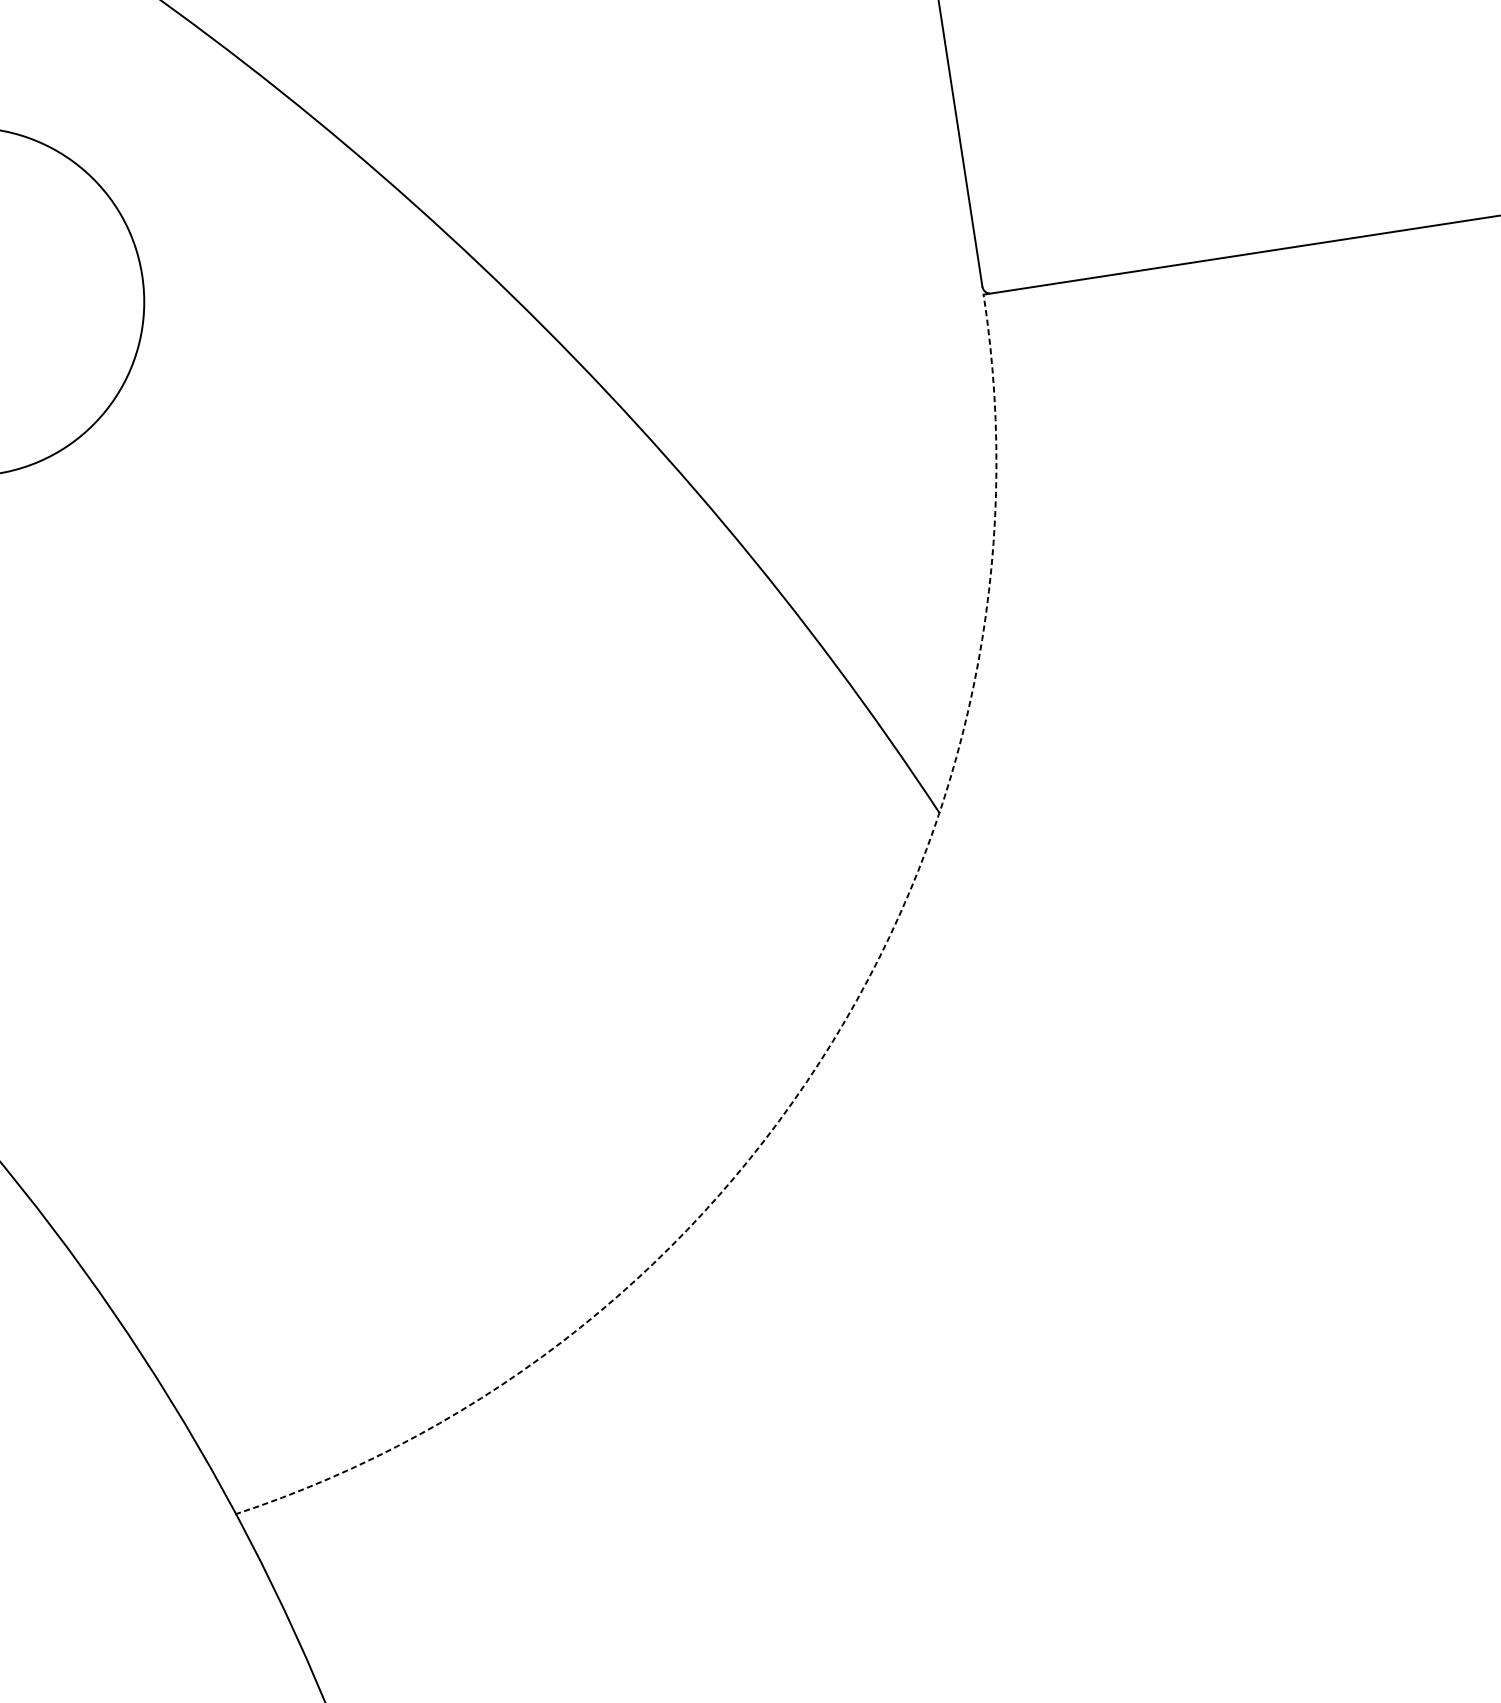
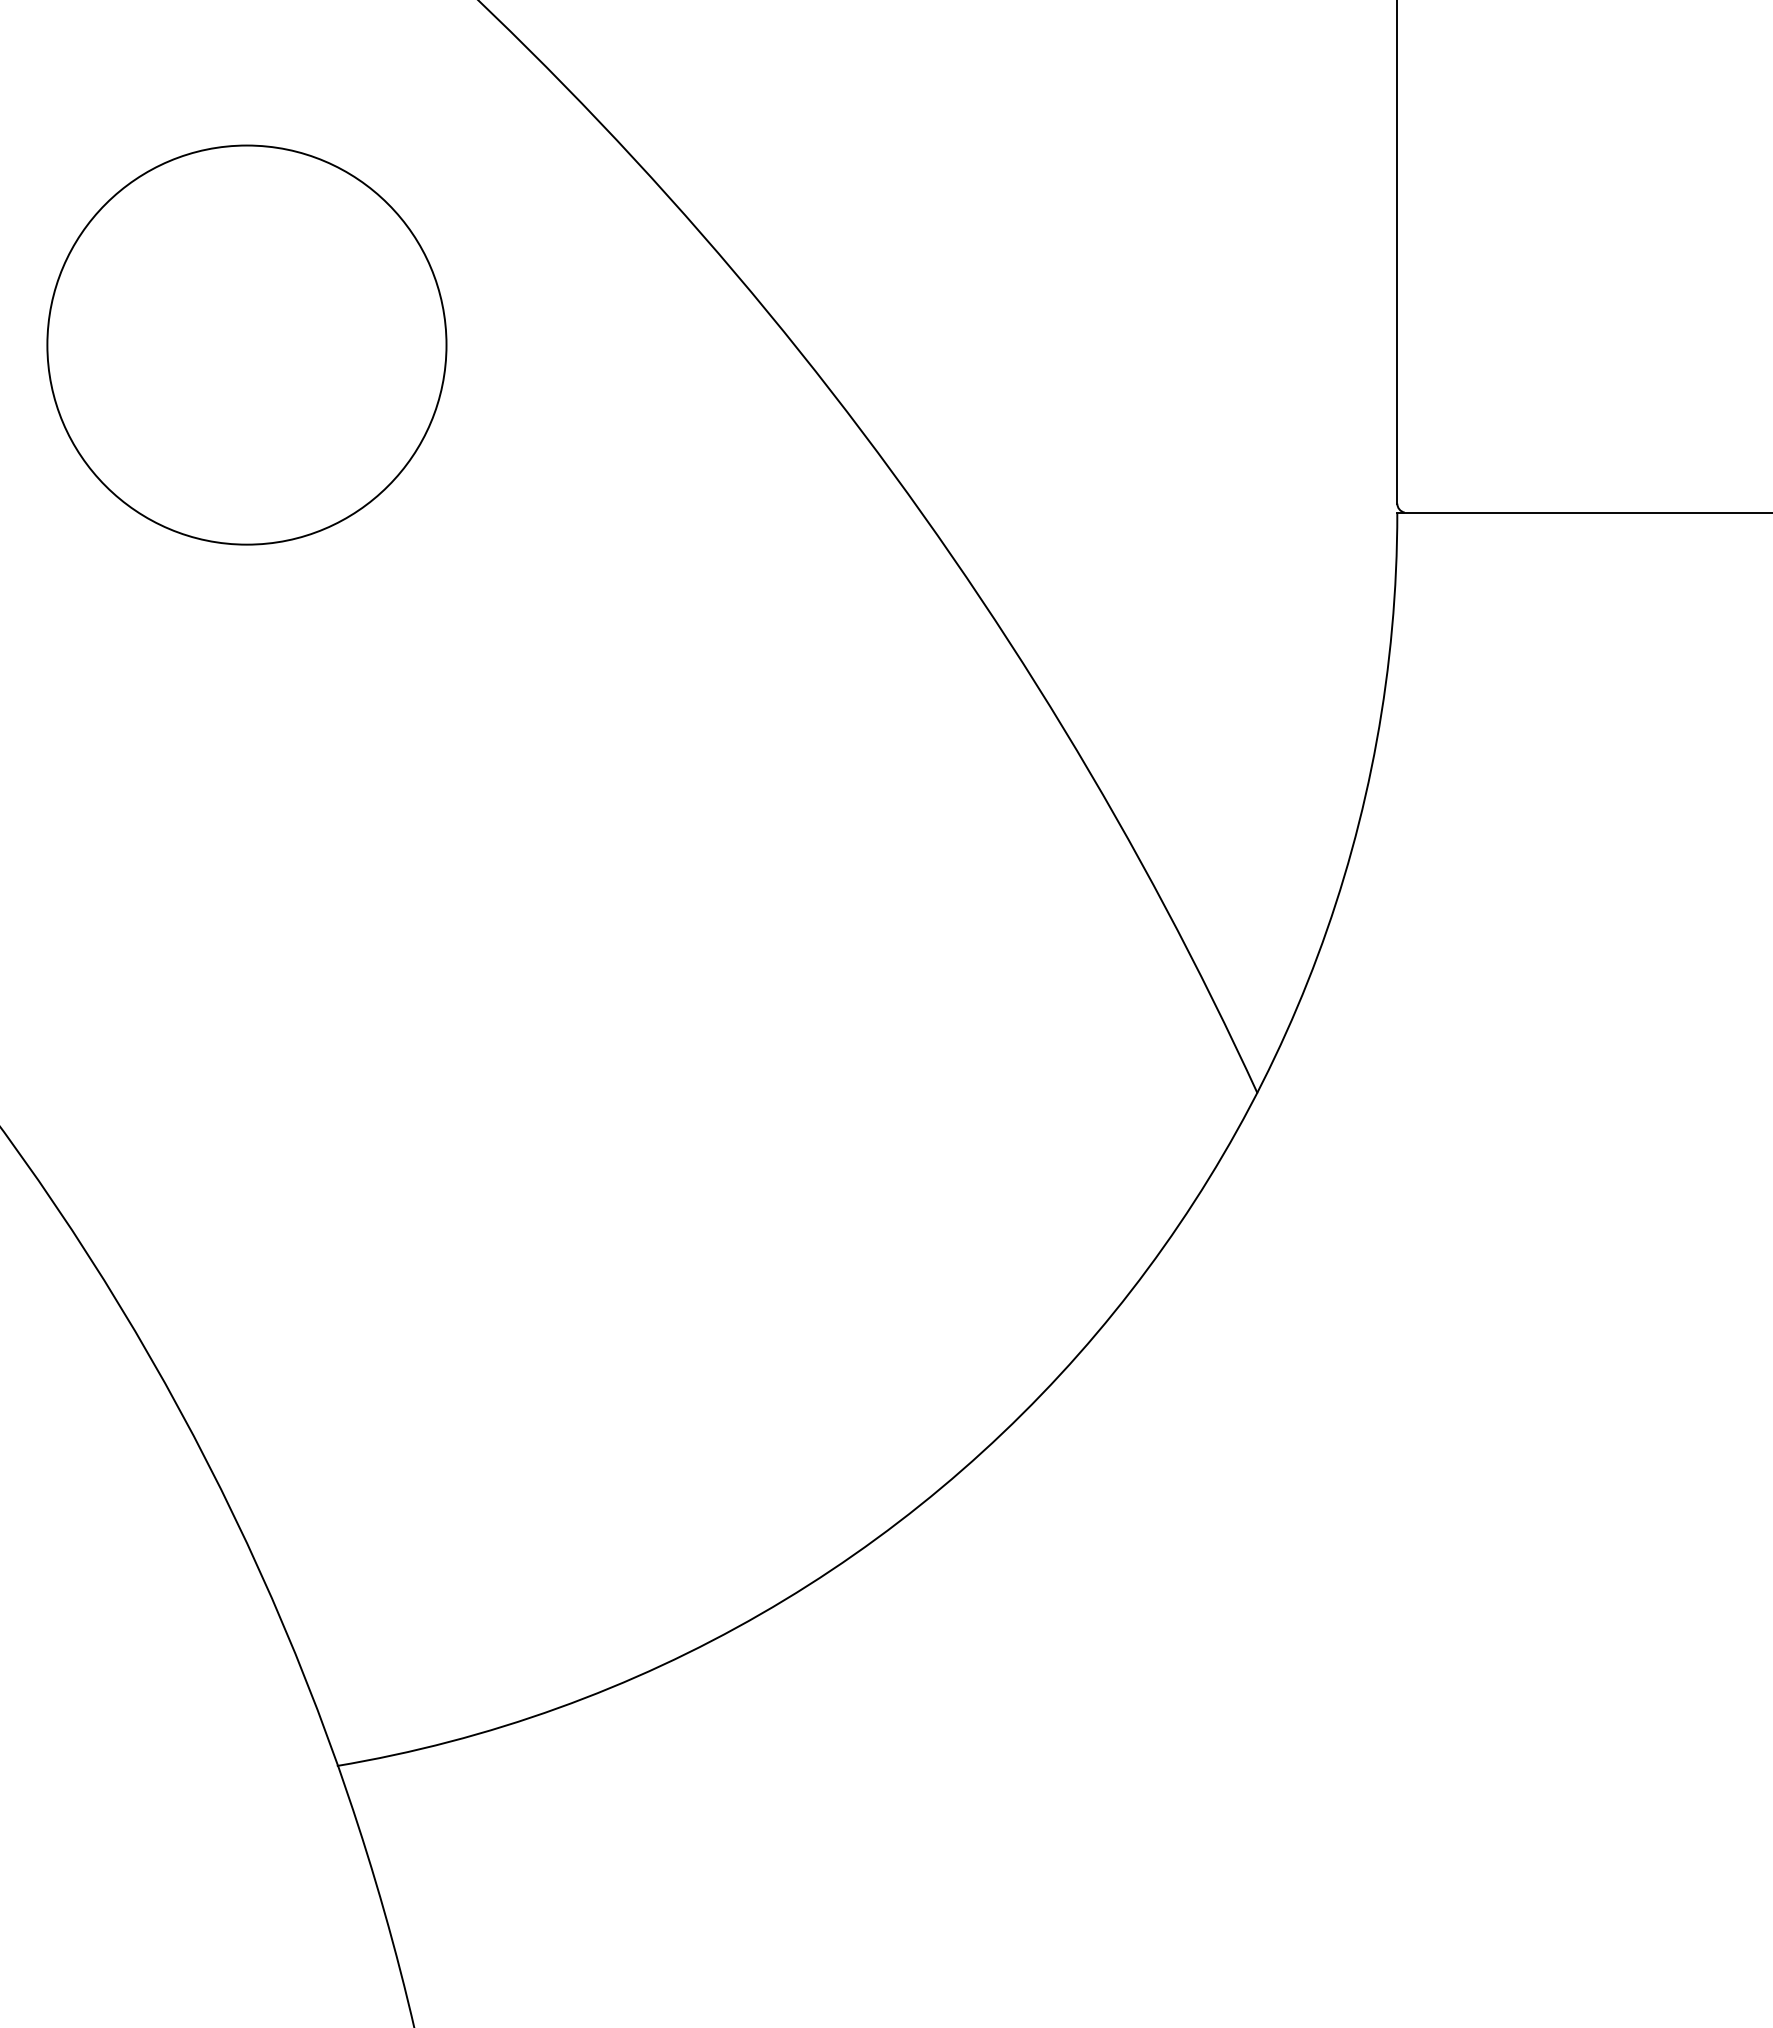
arc: (832, 1041) -> (1096, 1333), dashed -> solid

